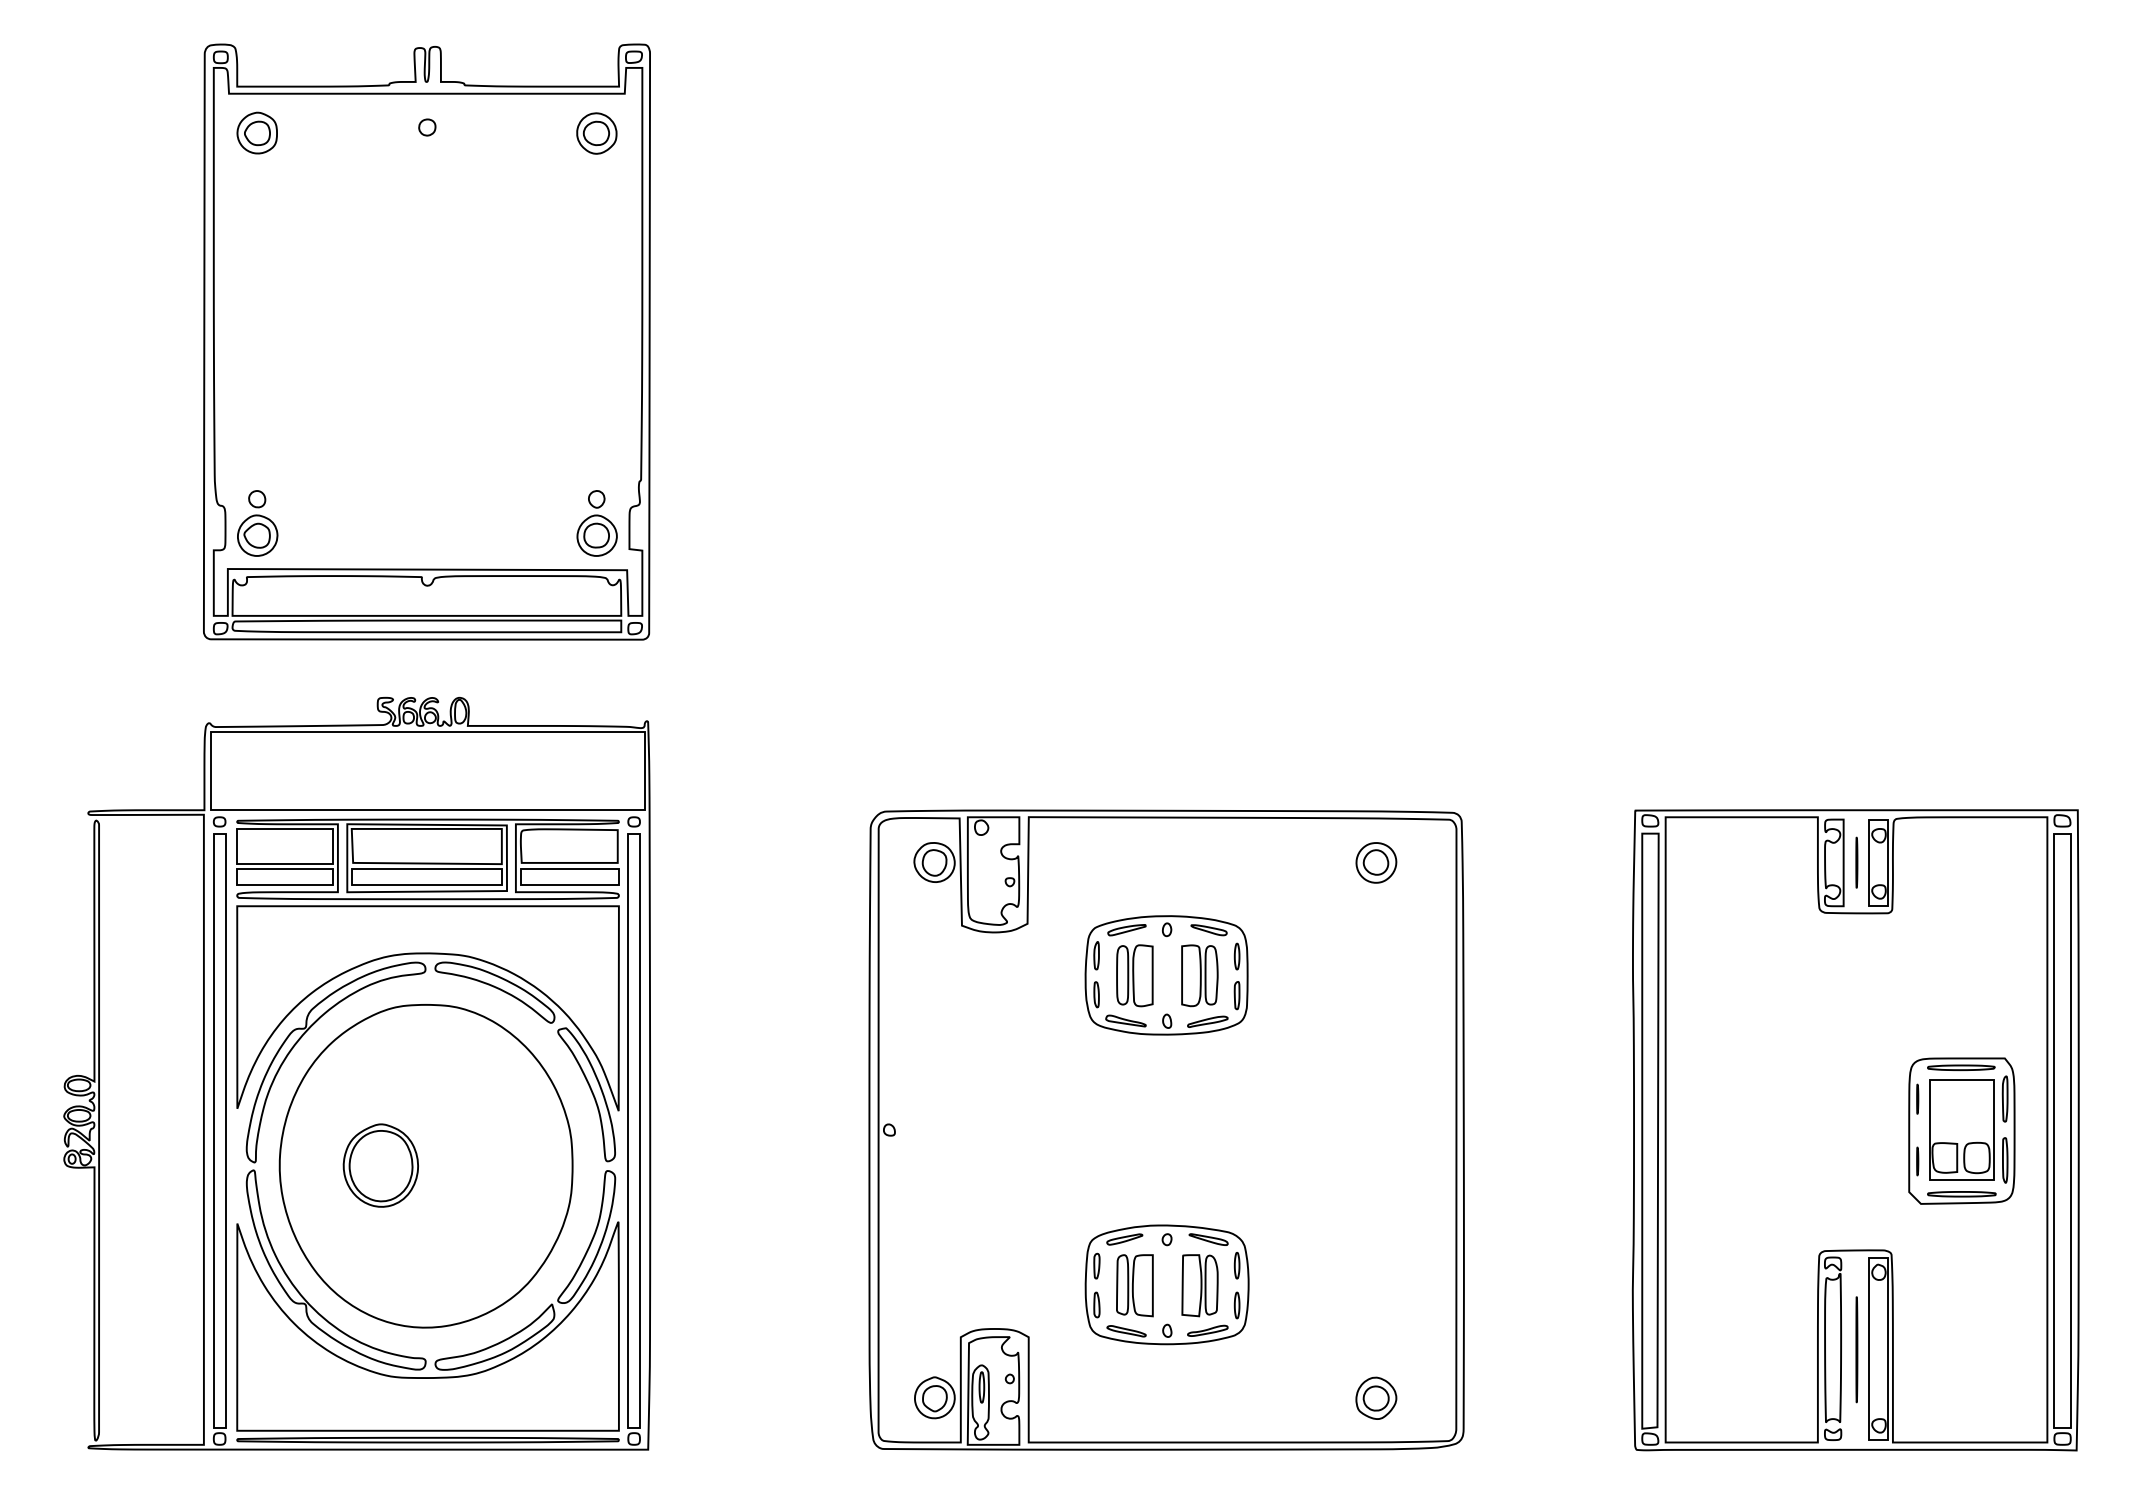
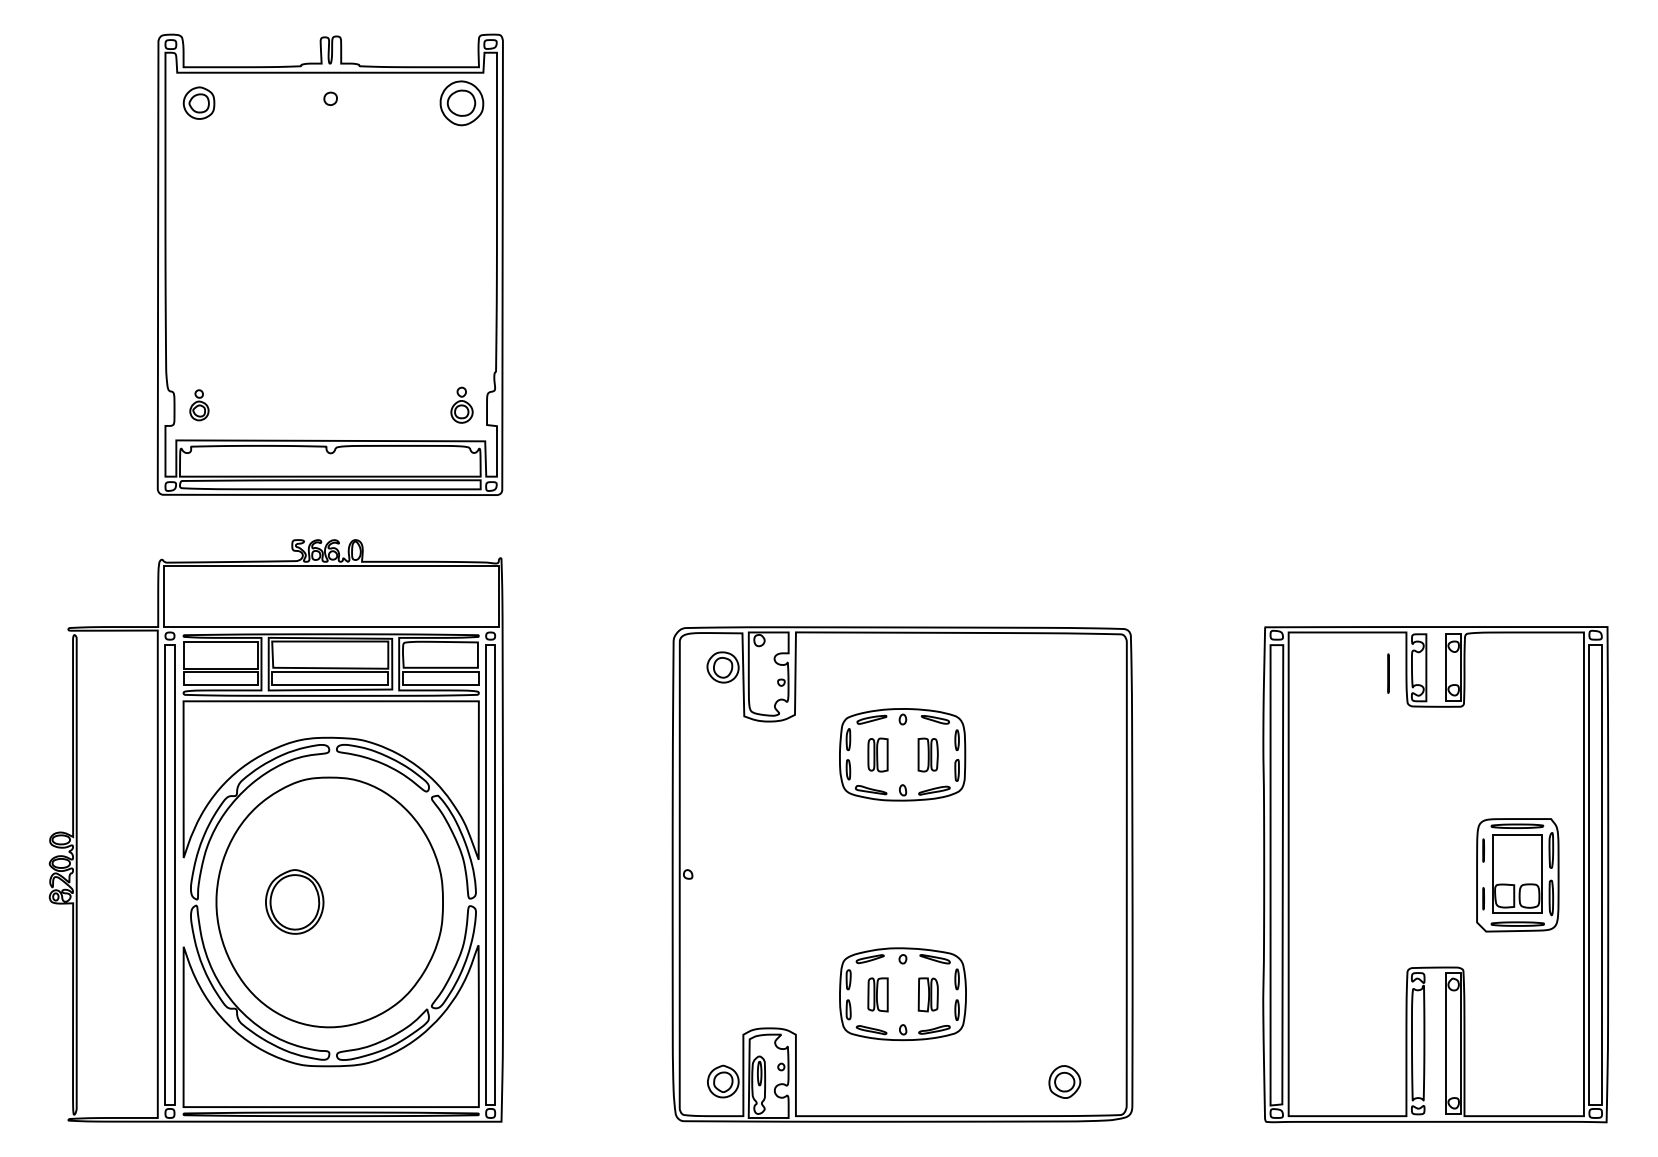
part: (596, 133) -> (461, 103), size x1.4
part: (257, 523) -> (199, 405), size x0.6
part: (596, 523) -> (461, 405), size x0.7
part: (1375, 862) -> (1064, 667), removed
line: (1856, 862) -> (1388, 673), moved
part: (1134, 974) -> (877, 754), size x0.7
part: (1198, 974) -> (927, 754), size x0.7
part: (1134, 1285) -> (877, 994), size x0.7
part: (1198, 1285) -> (927, 994), size x0.7
line: (1856, 1349) -> (1436, 1044), removed

